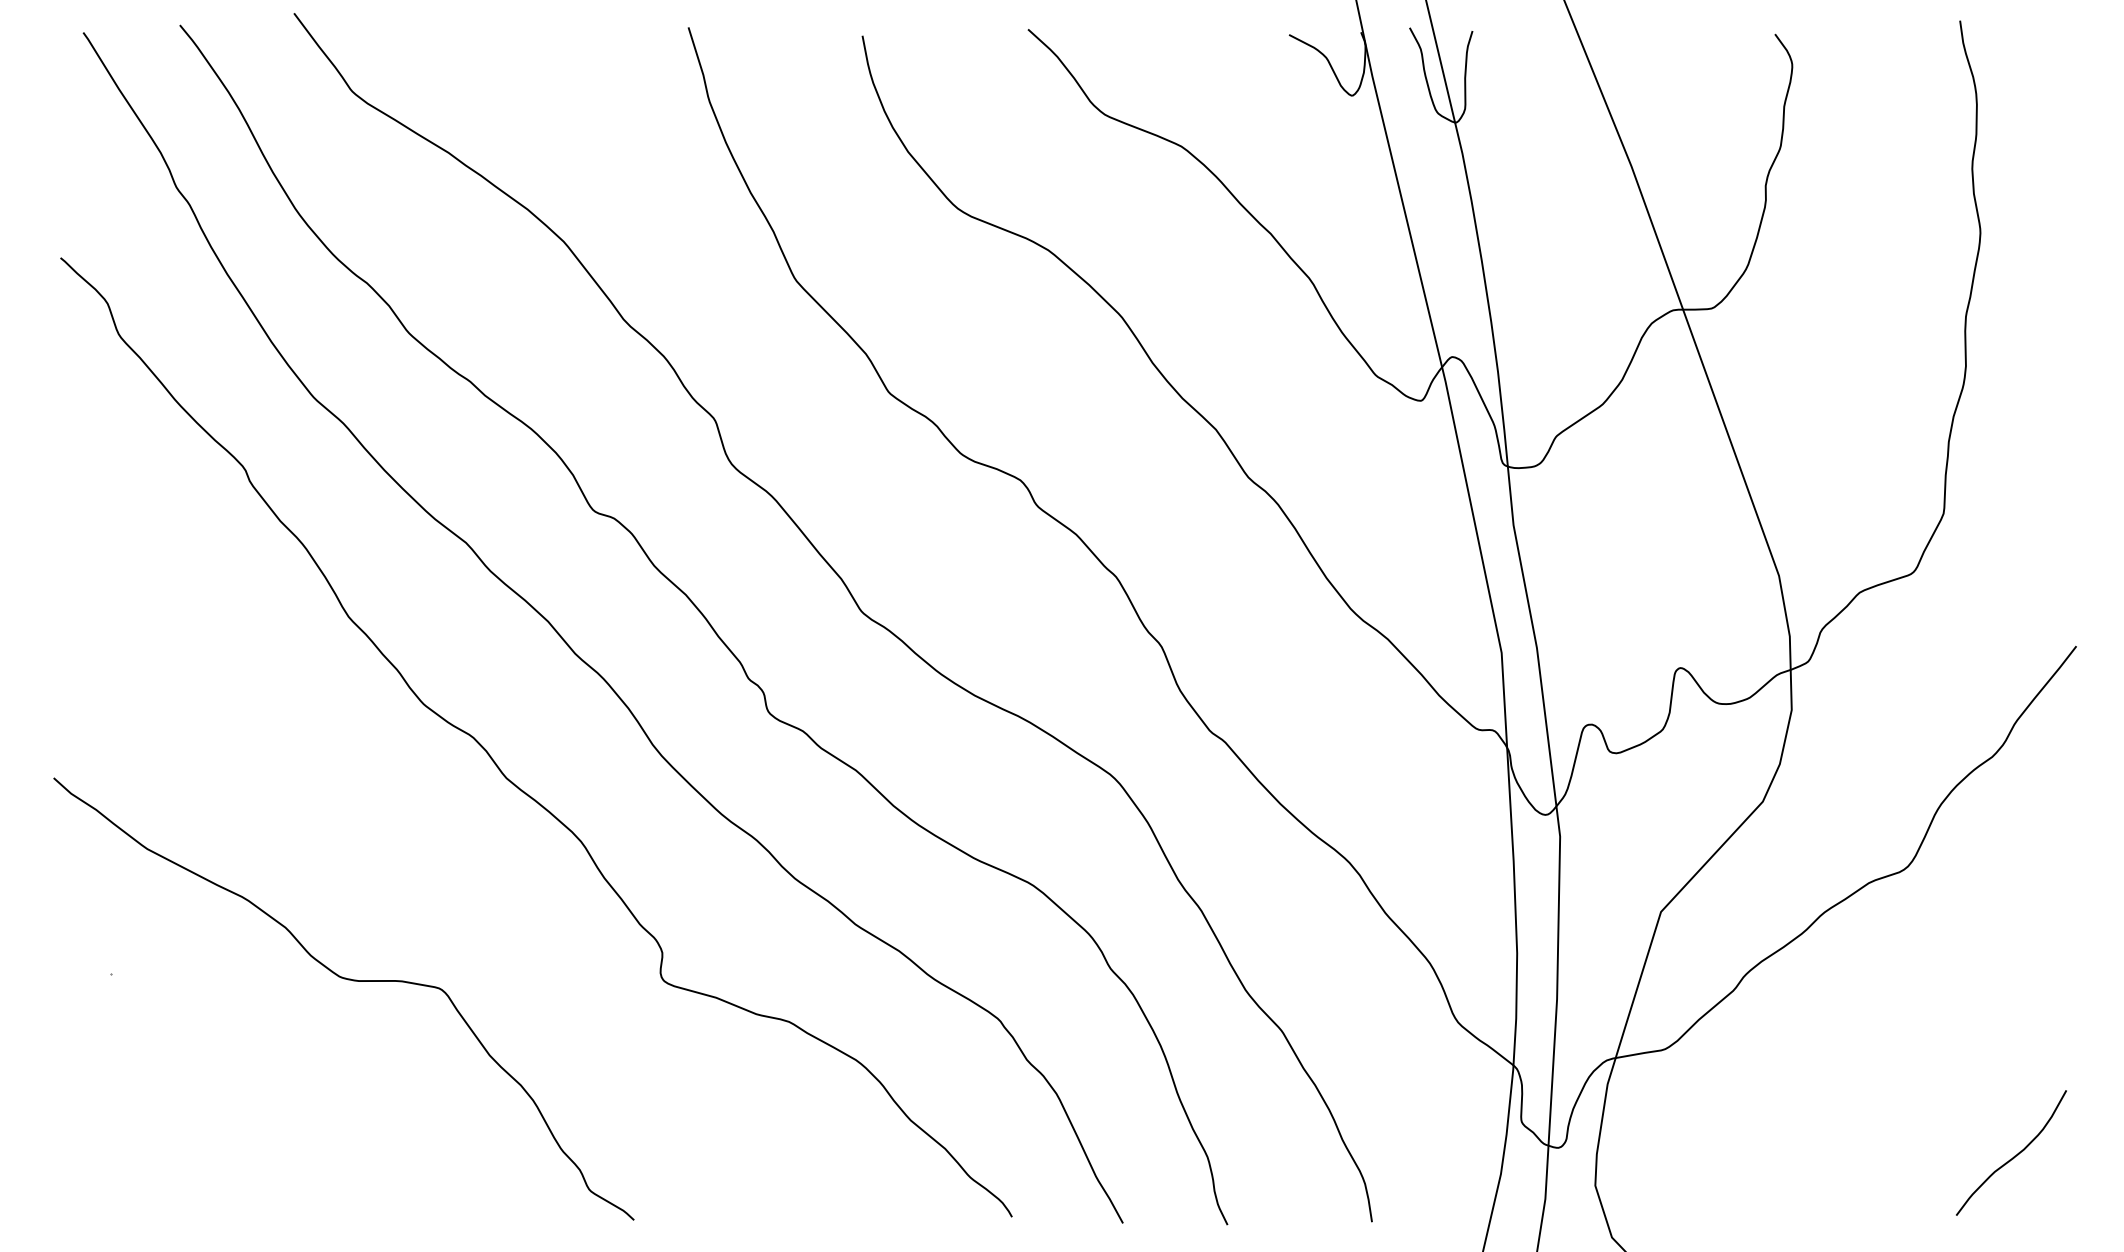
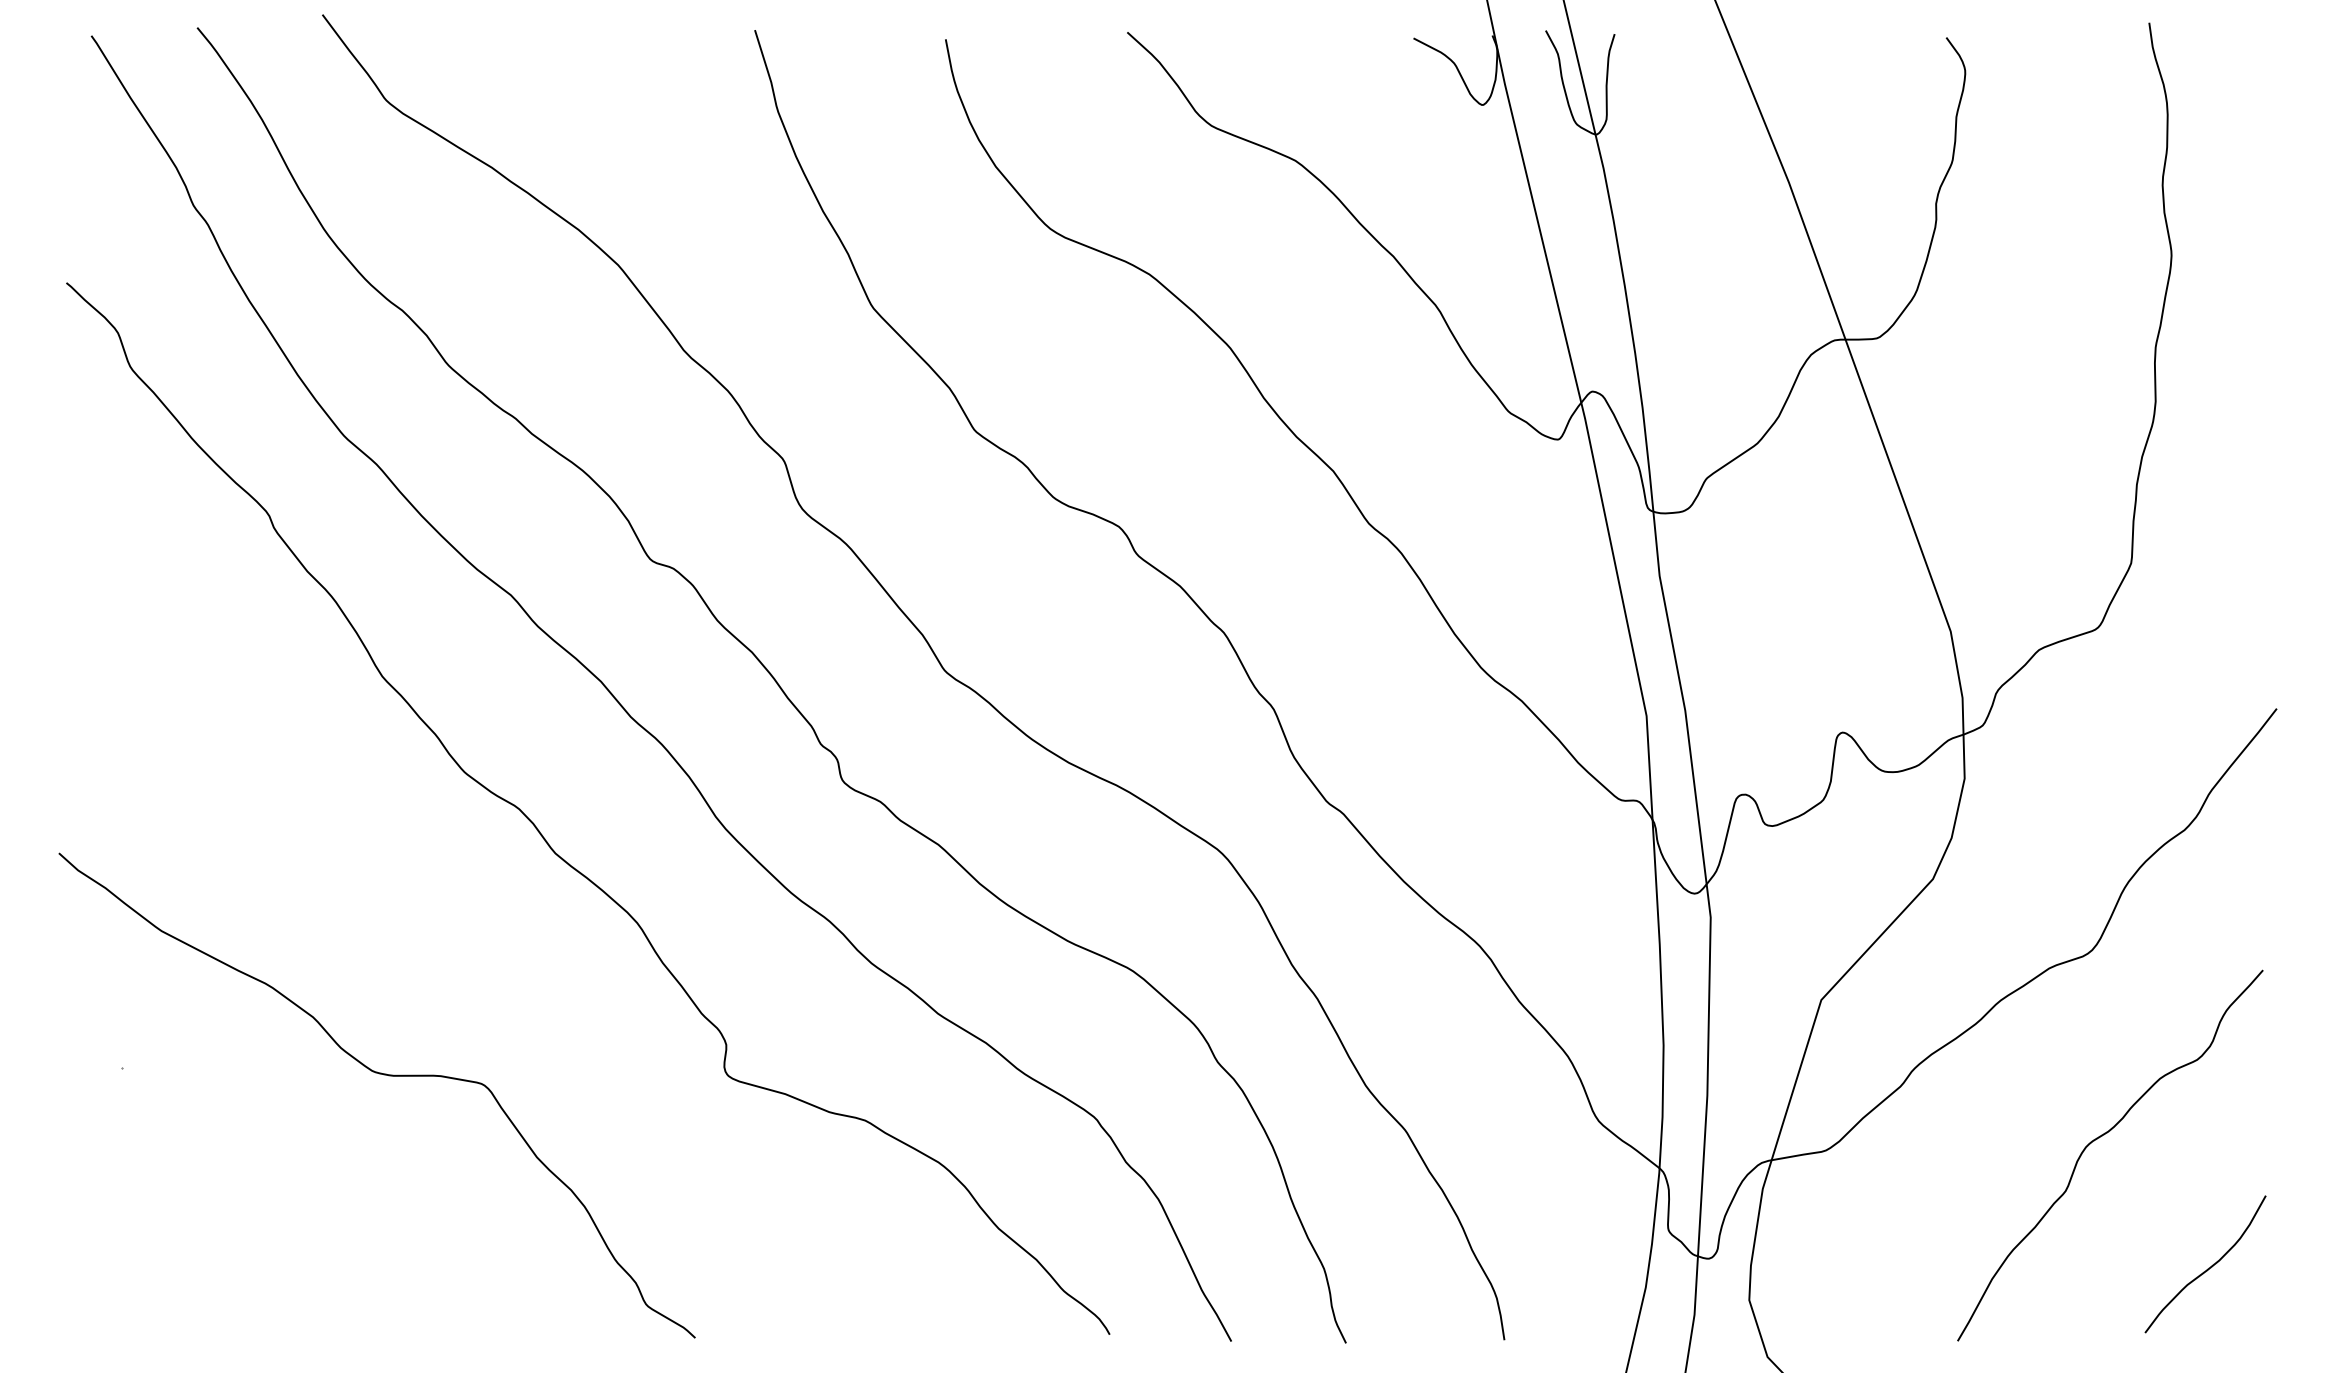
curve: (1914, 1038) -> (2099, 1138), added

